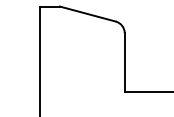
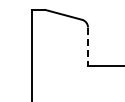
line: (125, 63) -> (88, 47), solid -> dashed

